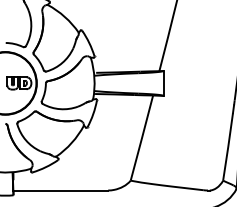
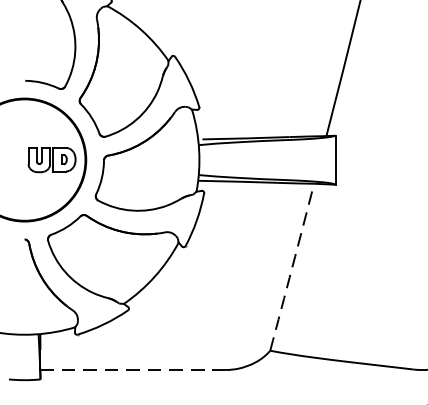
arc: (142, 138) -> (293, 268), solid -> dashed
line: (60, 190) -> (132, 369), solid -> dashed

